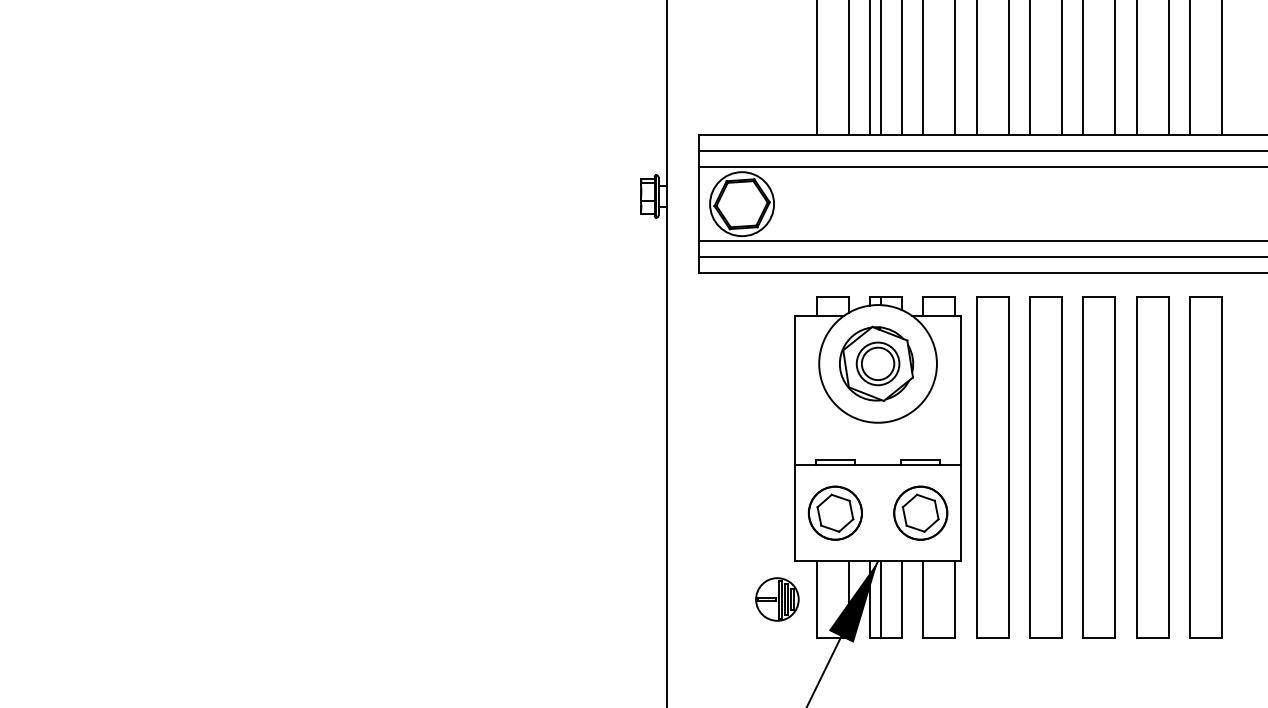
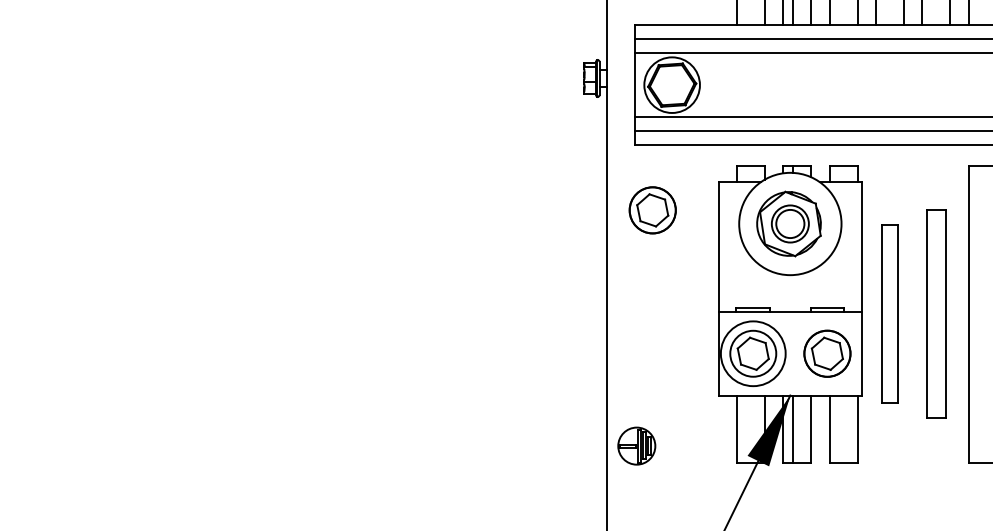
part: (719, 347) -> (652, 209), added
part: (992, 467) -> (889, 314), size x0.6
part: (1045, 467) -> (935, 314), size x0.7
circle: (835, 512) -> (753, 353), size x1.4
part: (777, 599) -> (636, 446), moved

